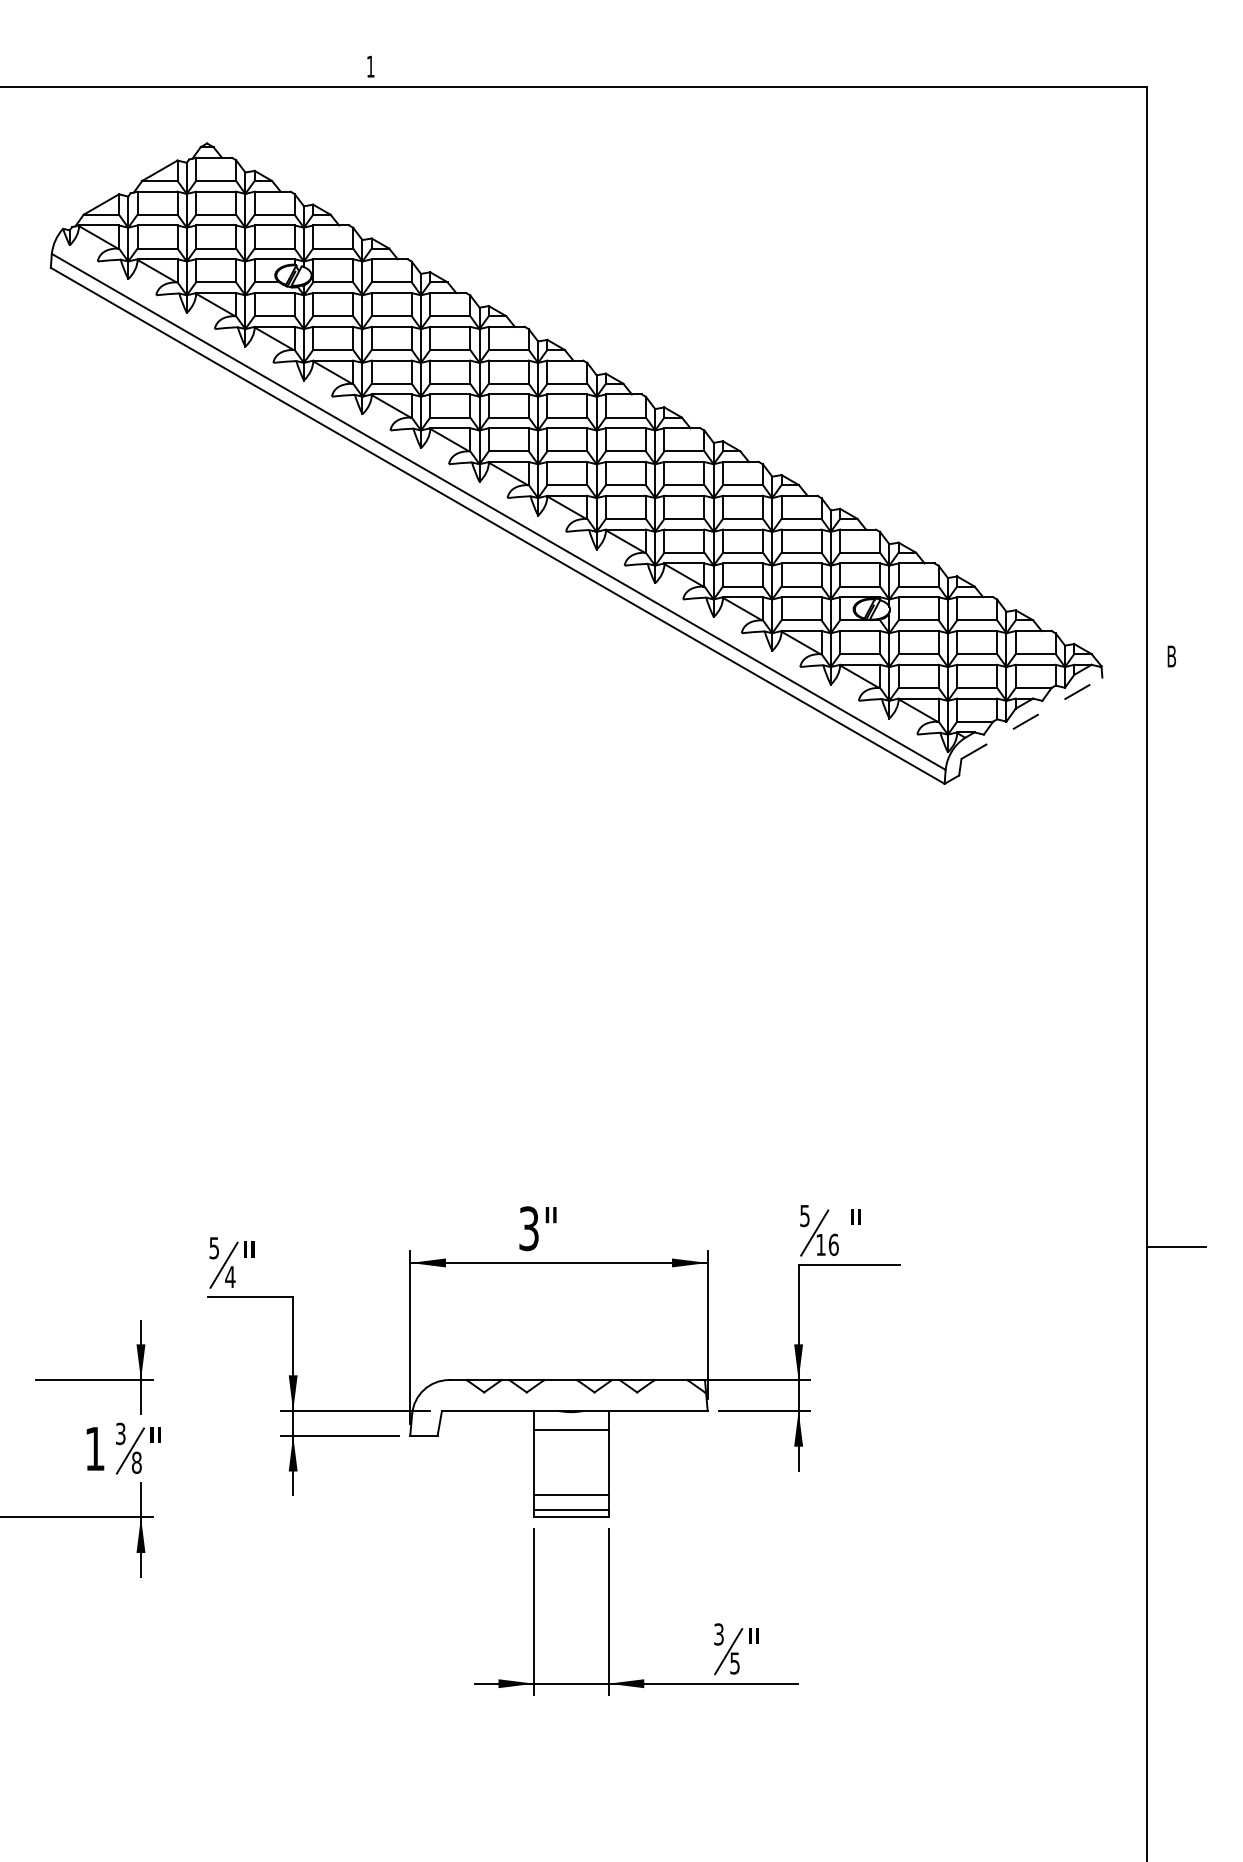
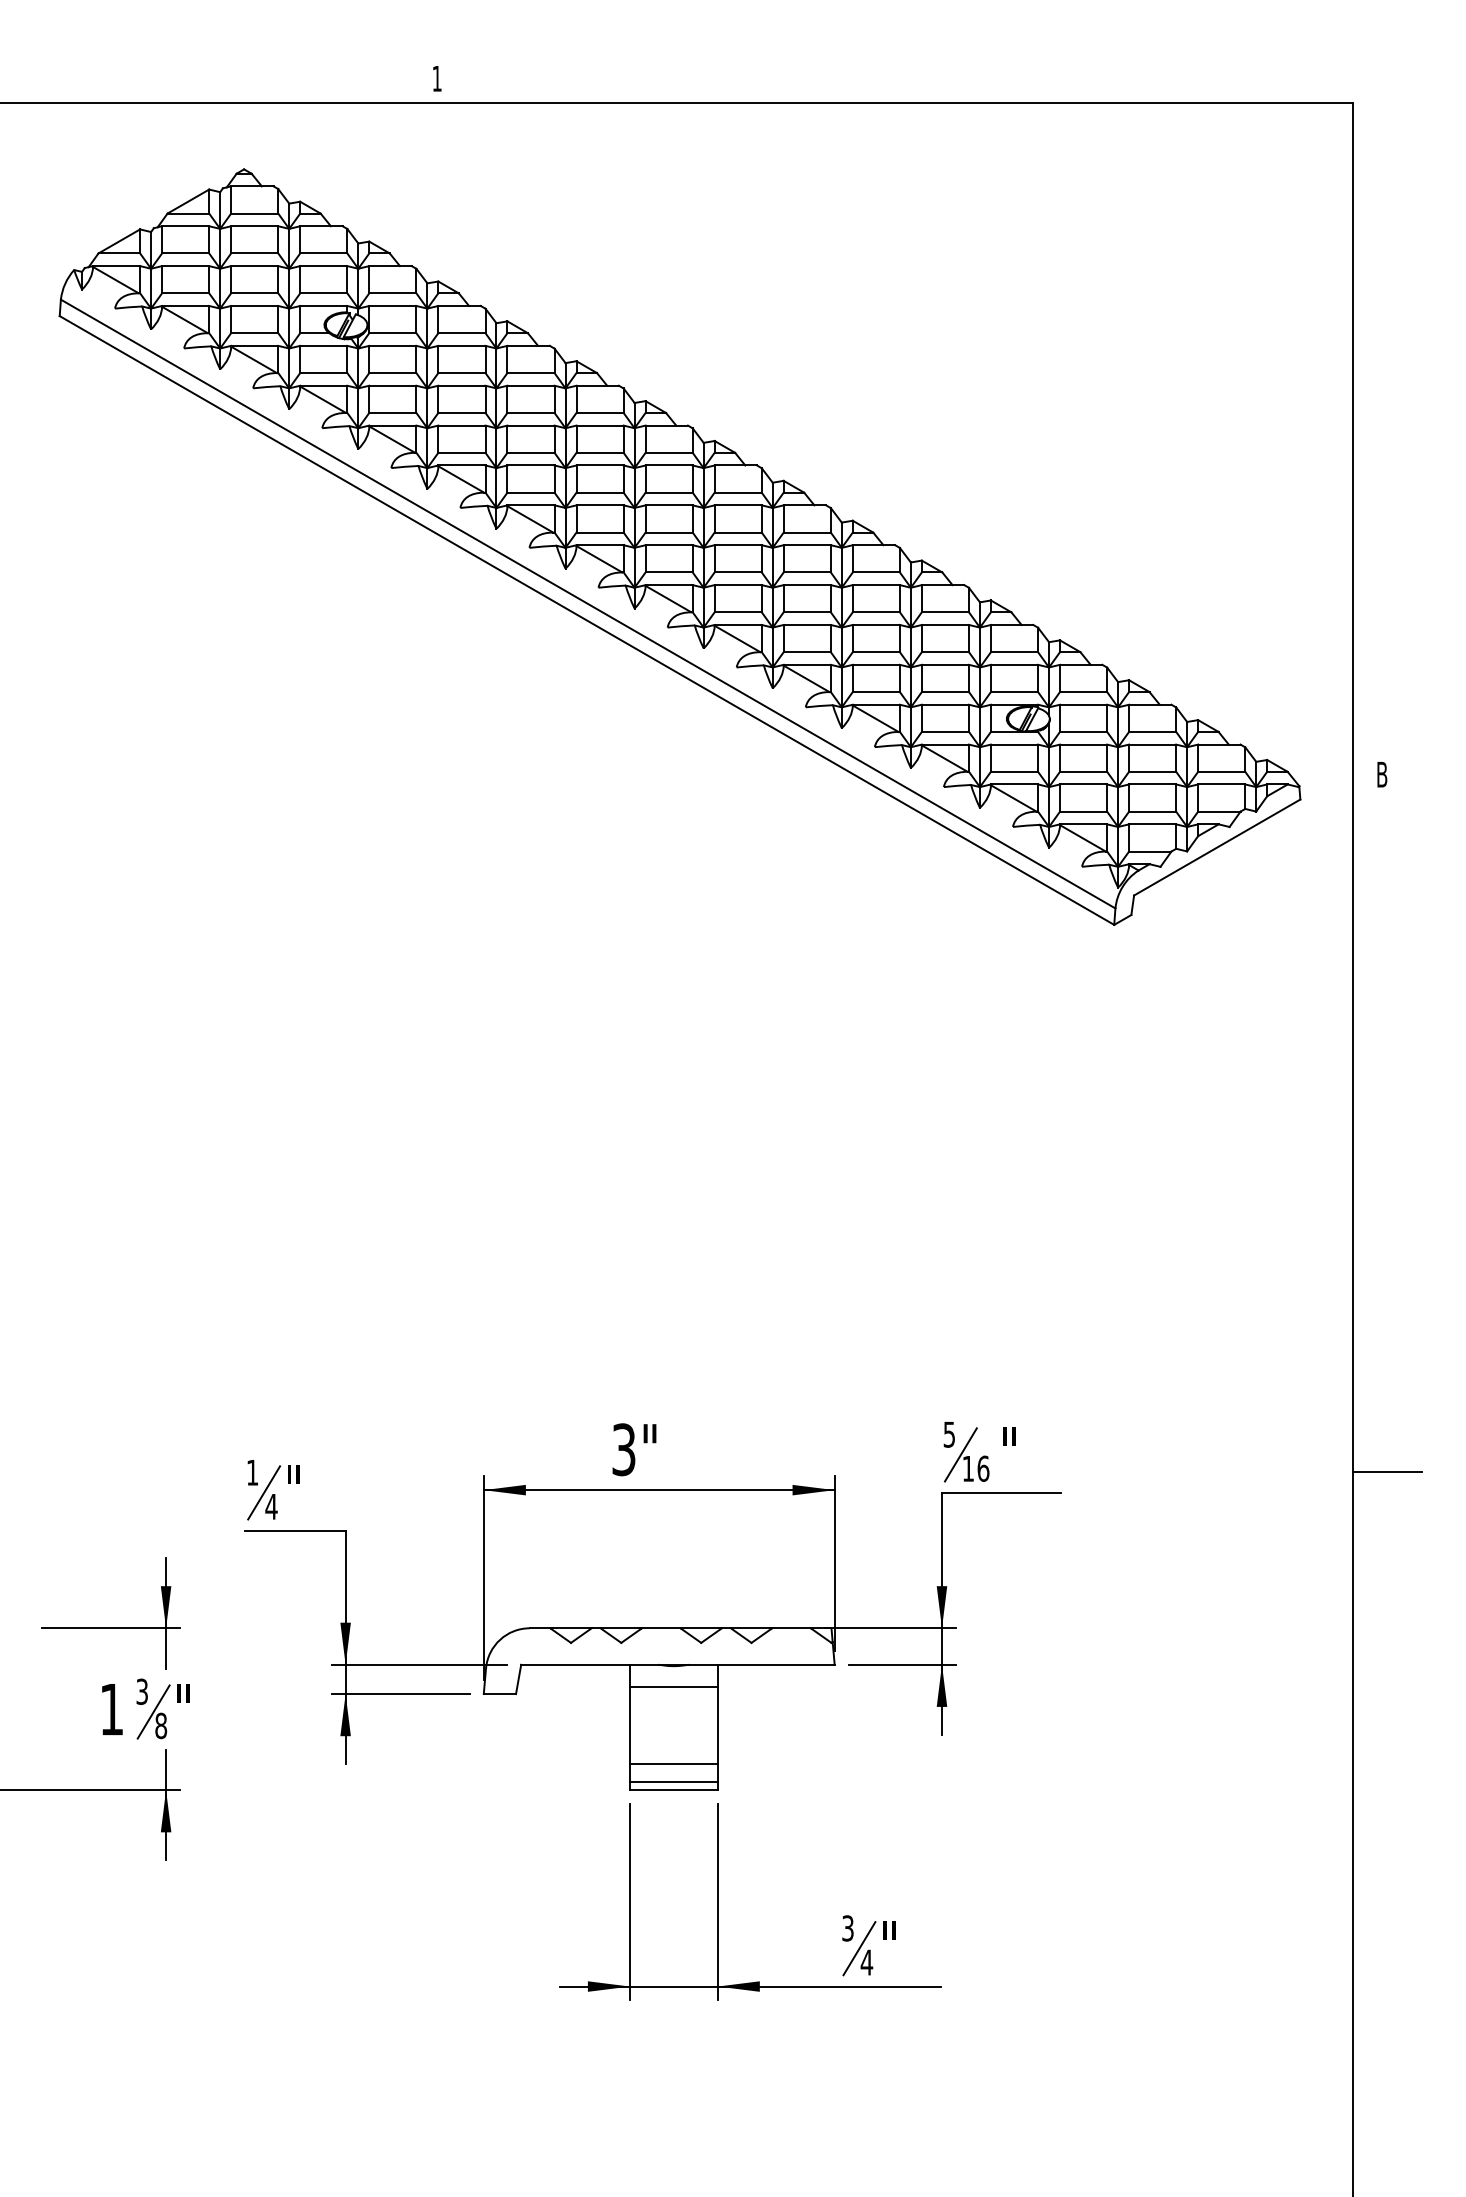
line: (1032, 718) -> (1217, 847), dashed -> solid
text: (213, 1248) -> (251, 1473), 5 -> 1
text: (734, 1663) -> (866, 1962), 5 -> 4

